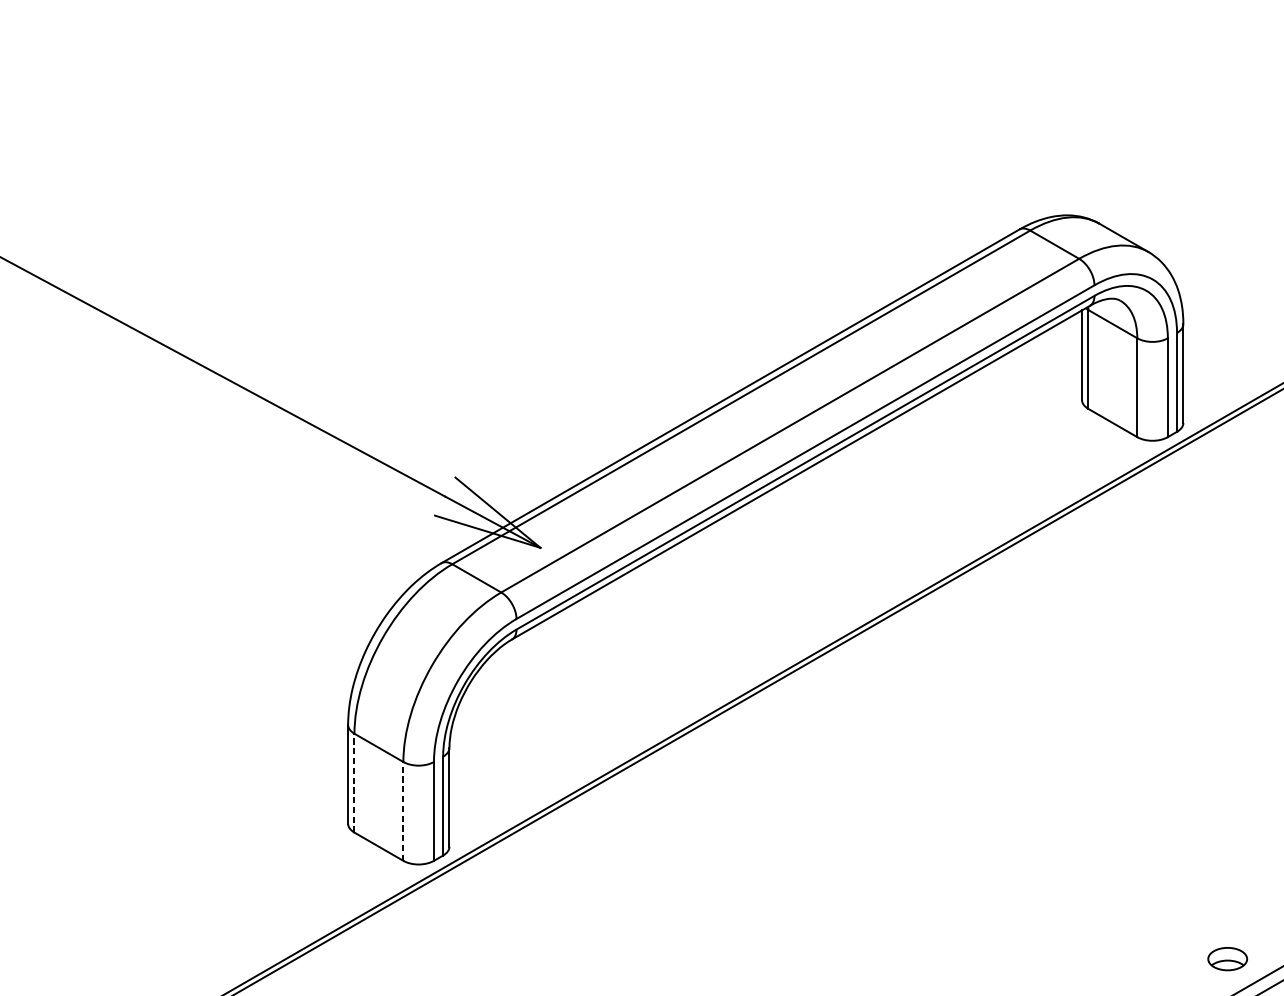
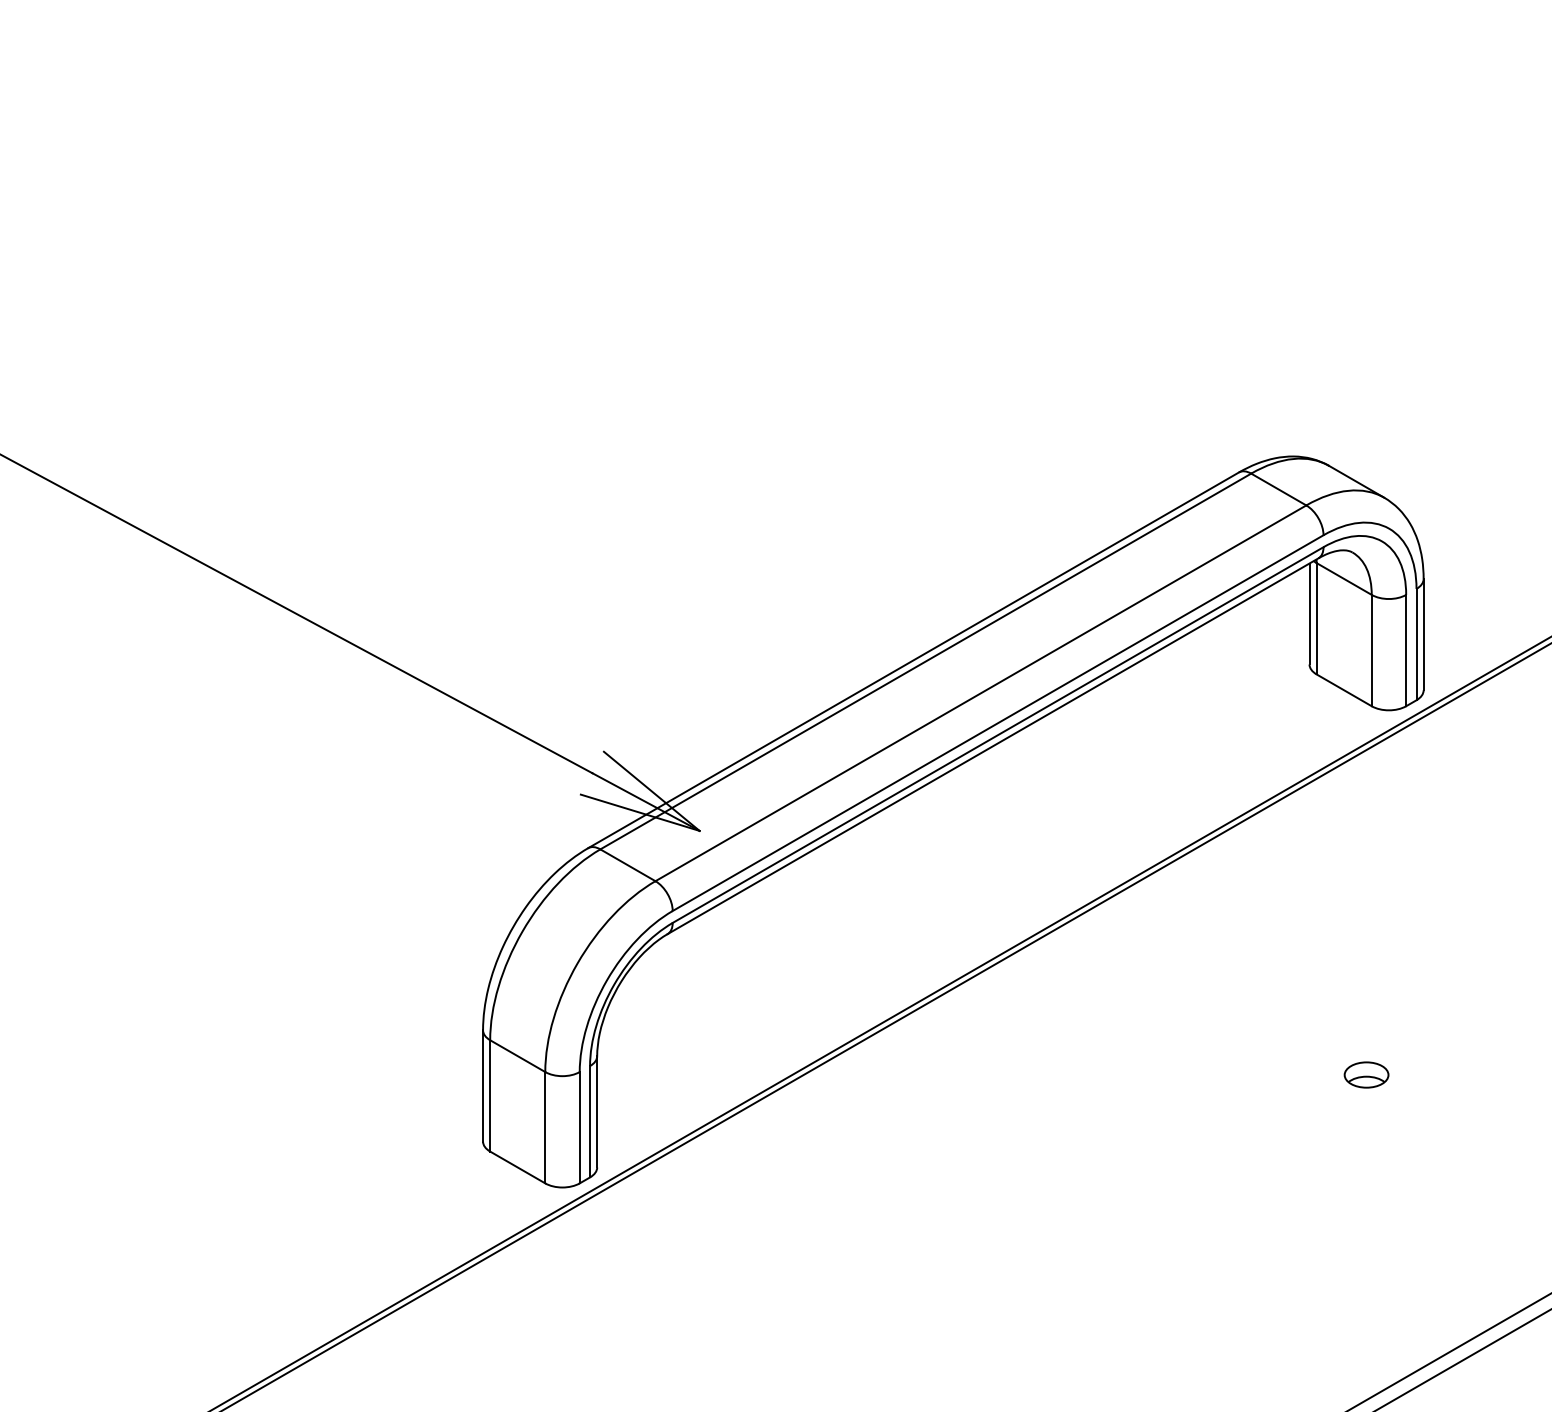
line: (354, 782) -> (490, 1095), dashed -> solid
line: (403, 811) -> (545, 1127), dashed -> solid
part: (1227, 958) -> (1366, 1074), moved

